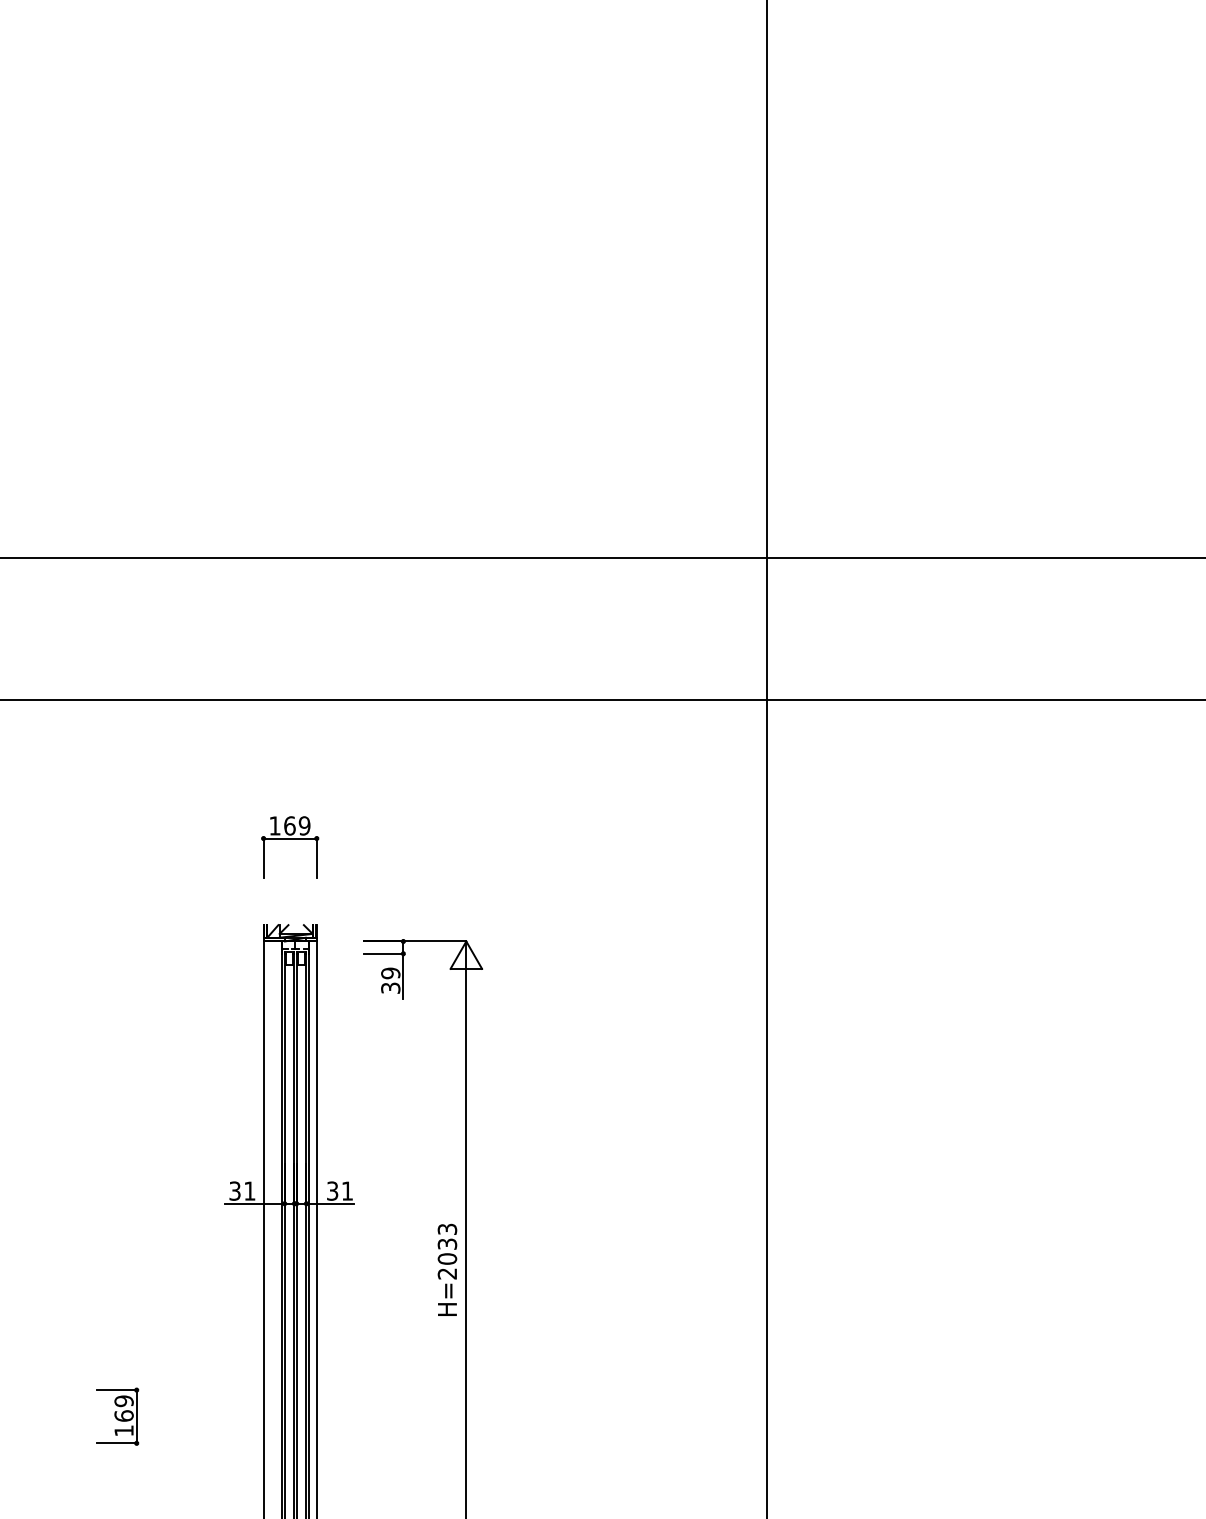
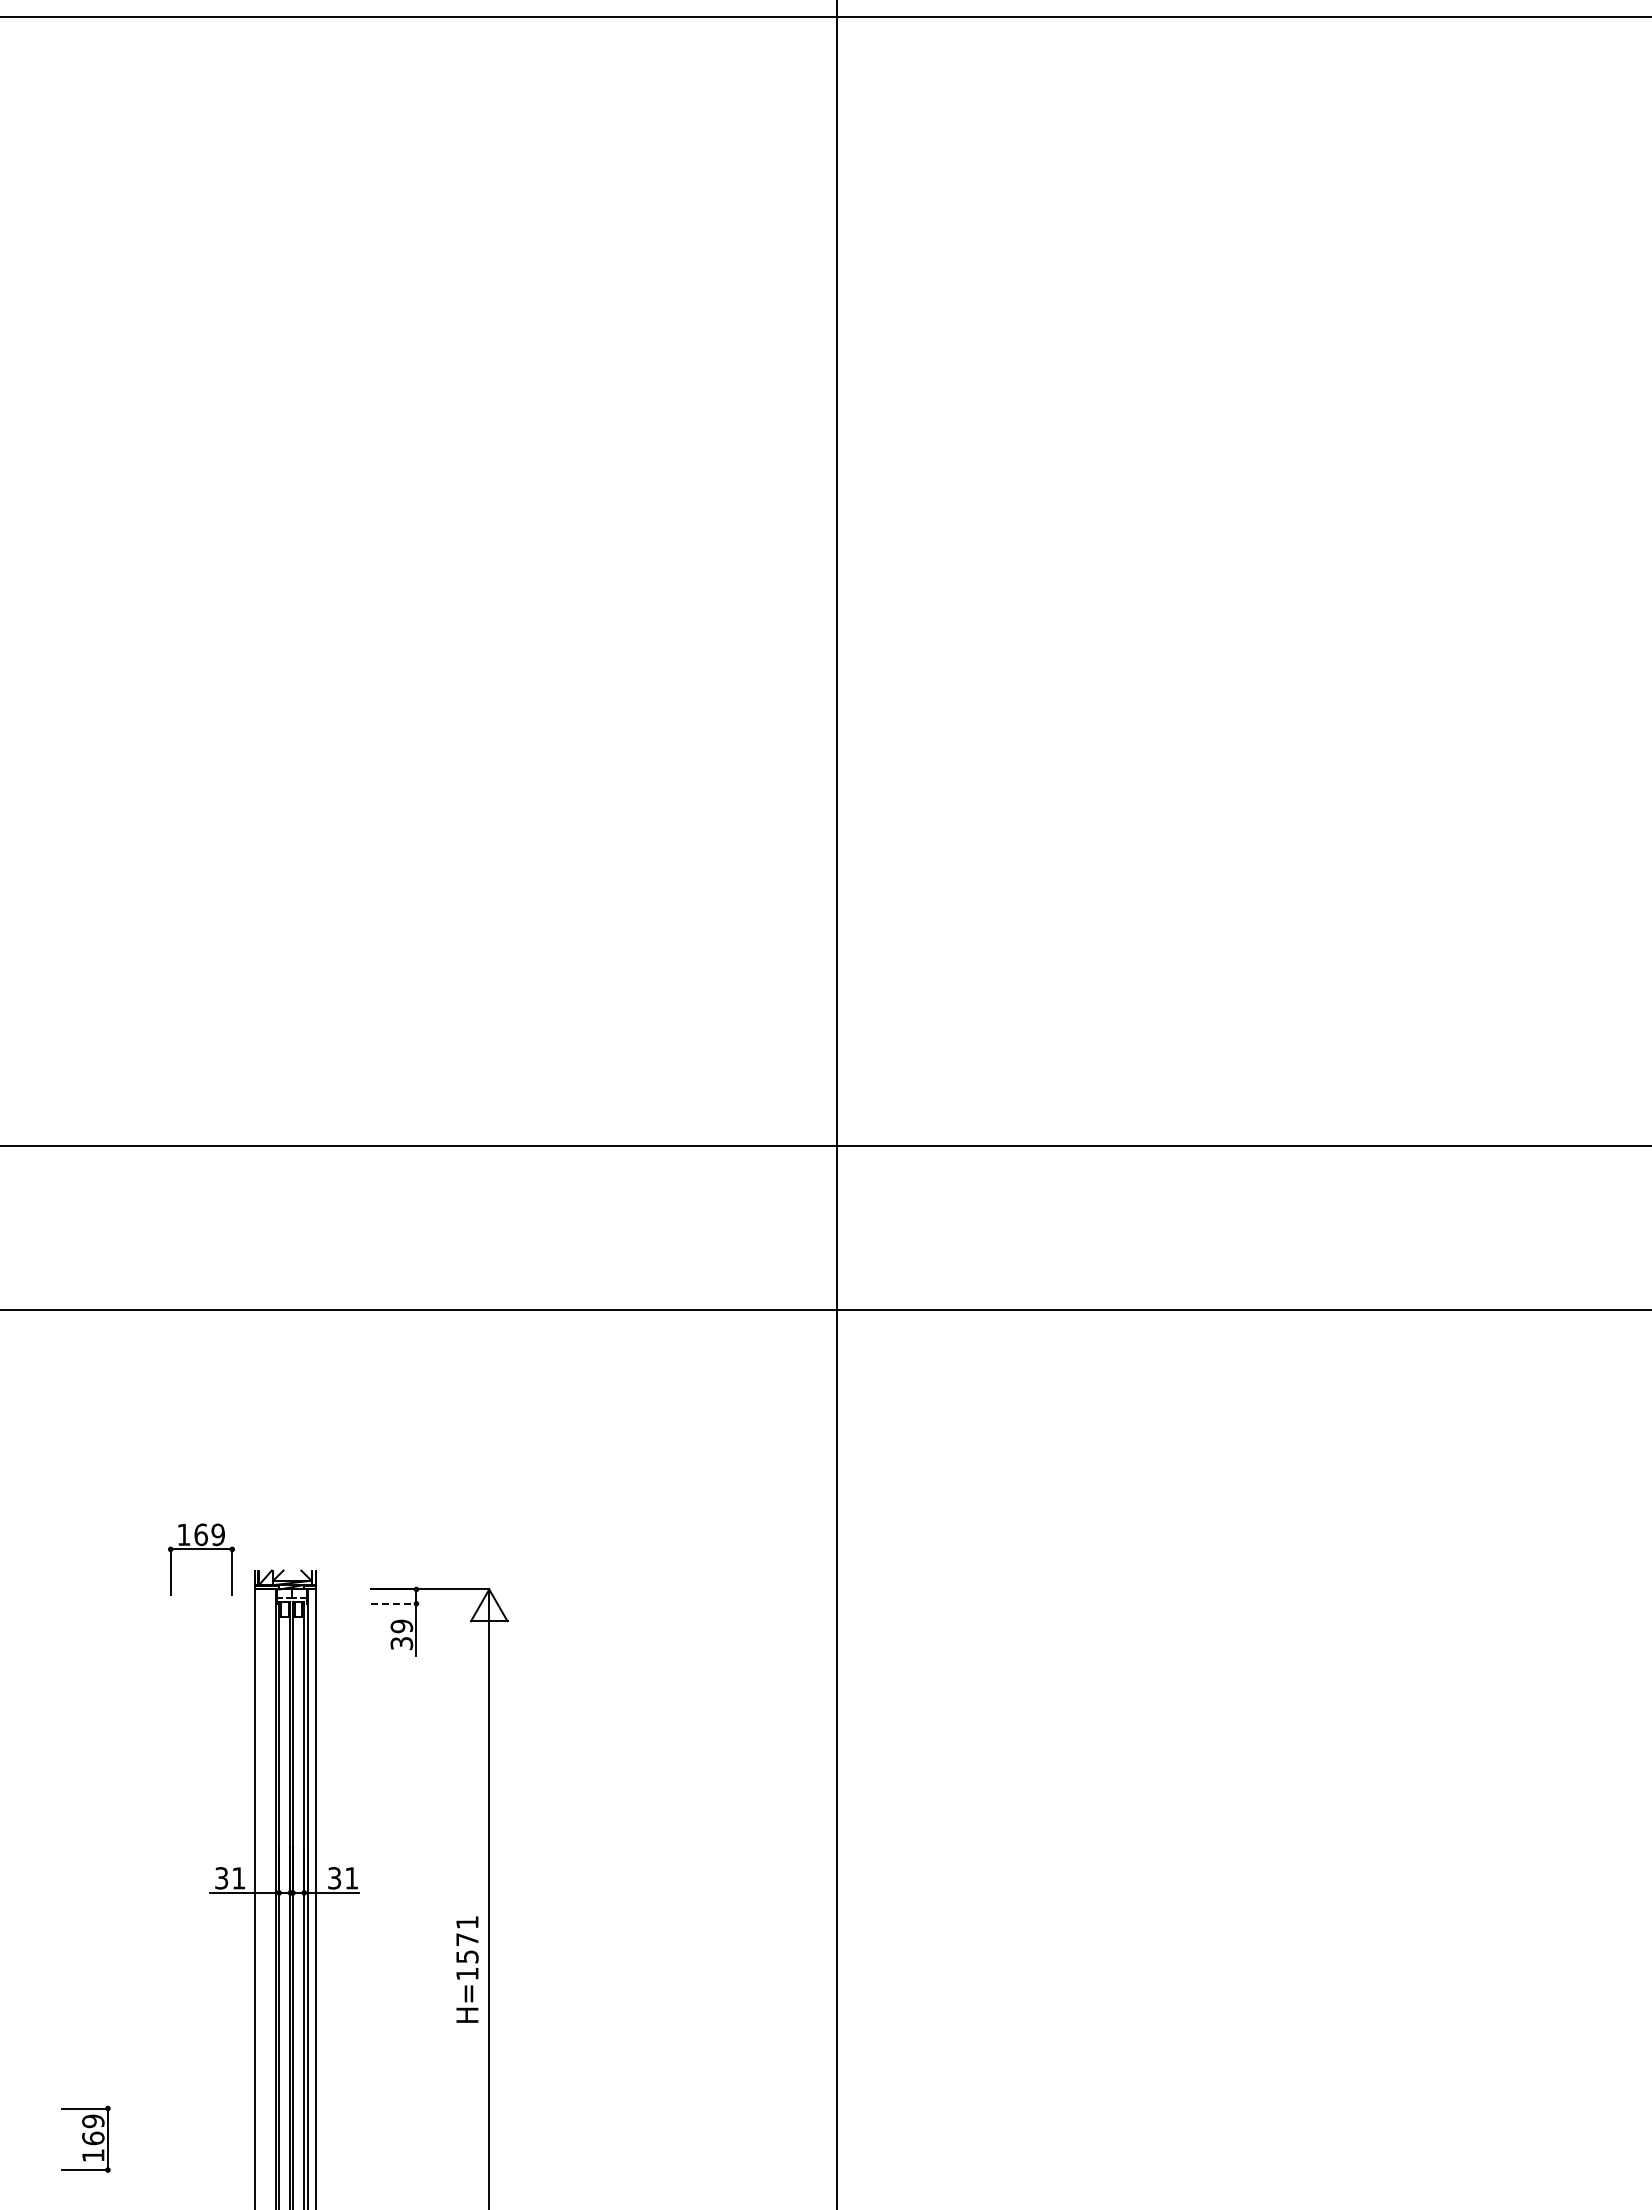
part: (290, 838) -> (201, 1549), moved
line: (383, 953) -> (393, 1603), solid -> dashed
text: (447, 1251) -> (467, 1948), H=2033 -> H=1571

